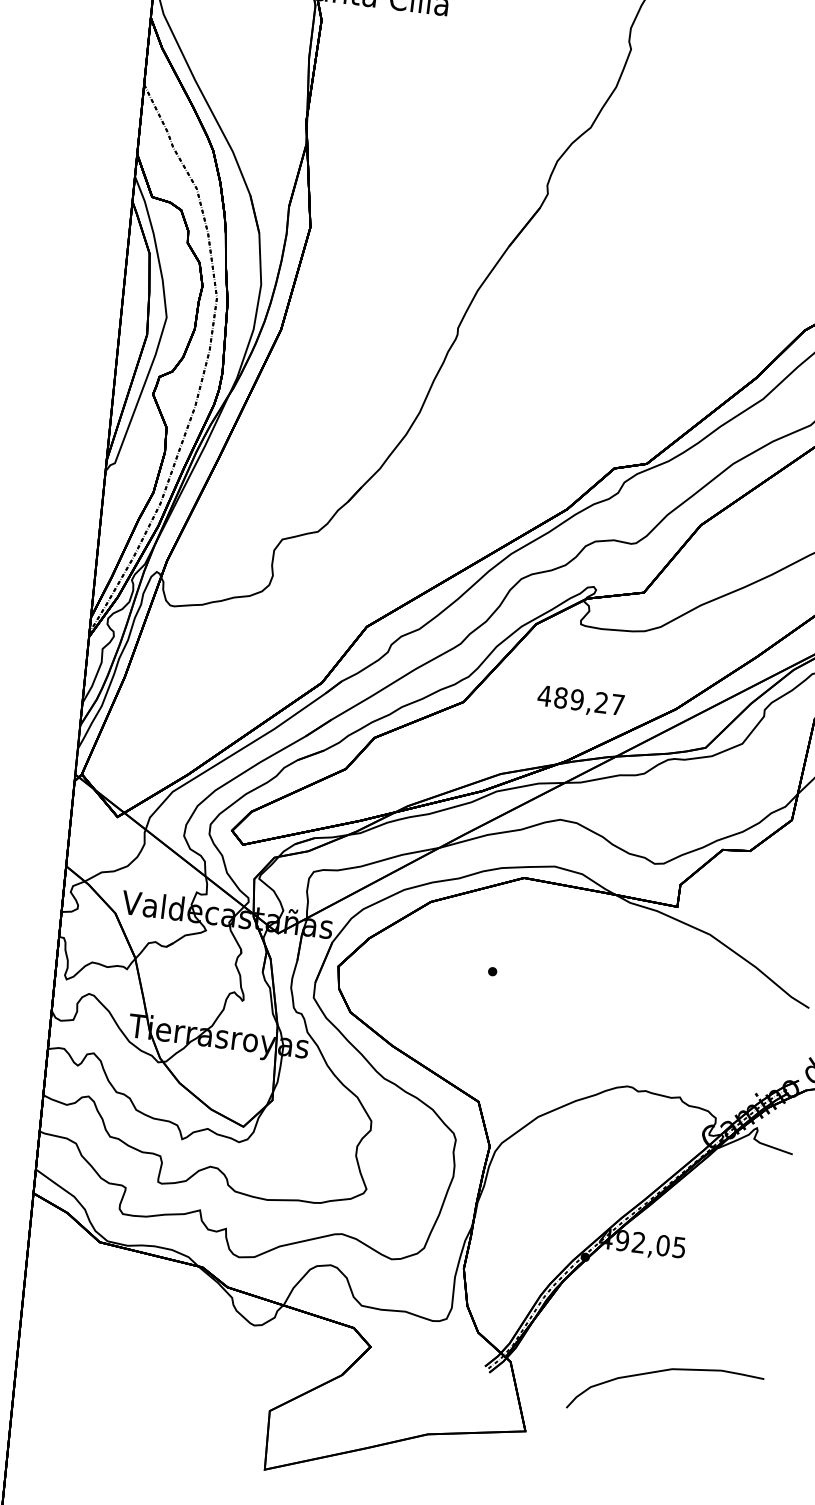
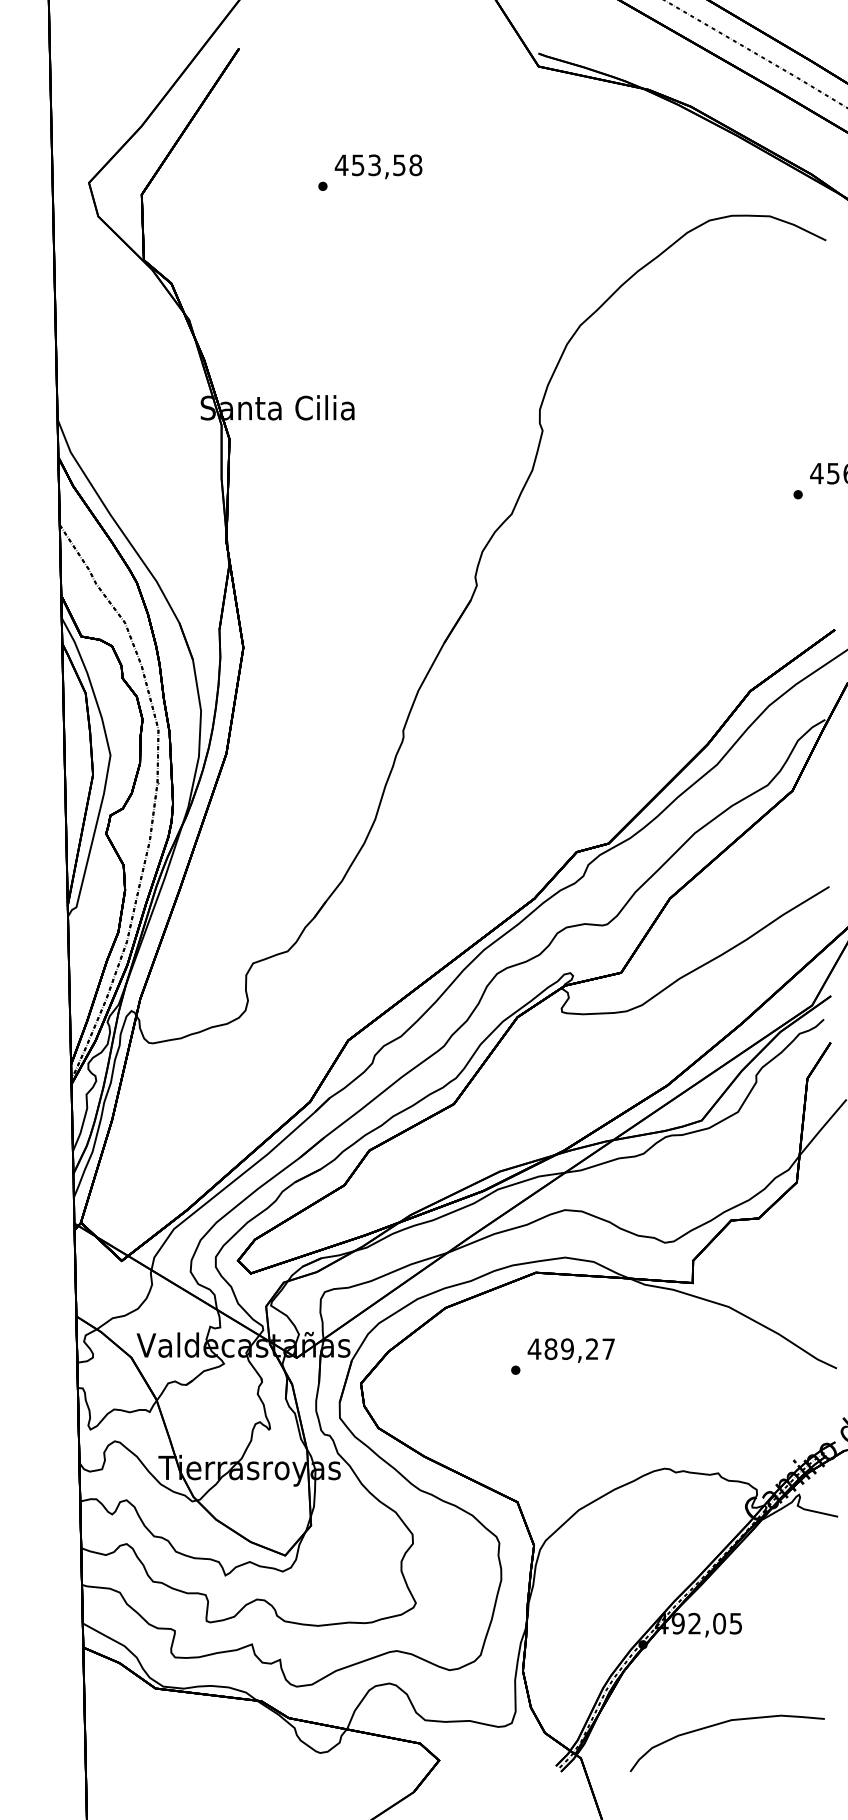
text: (580, 701) -> (570, 1350), moved
curve: (660, 1372) -> (720, 1724), moved

